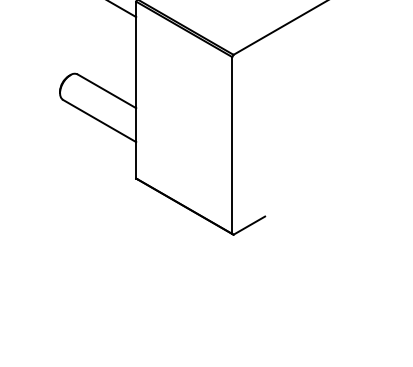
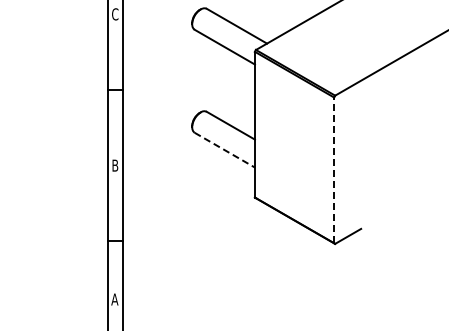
line: (99, 121) -> (224, 150), solid -> dashed
line: (232, 145) -> (334, 170), solid -> dashed

